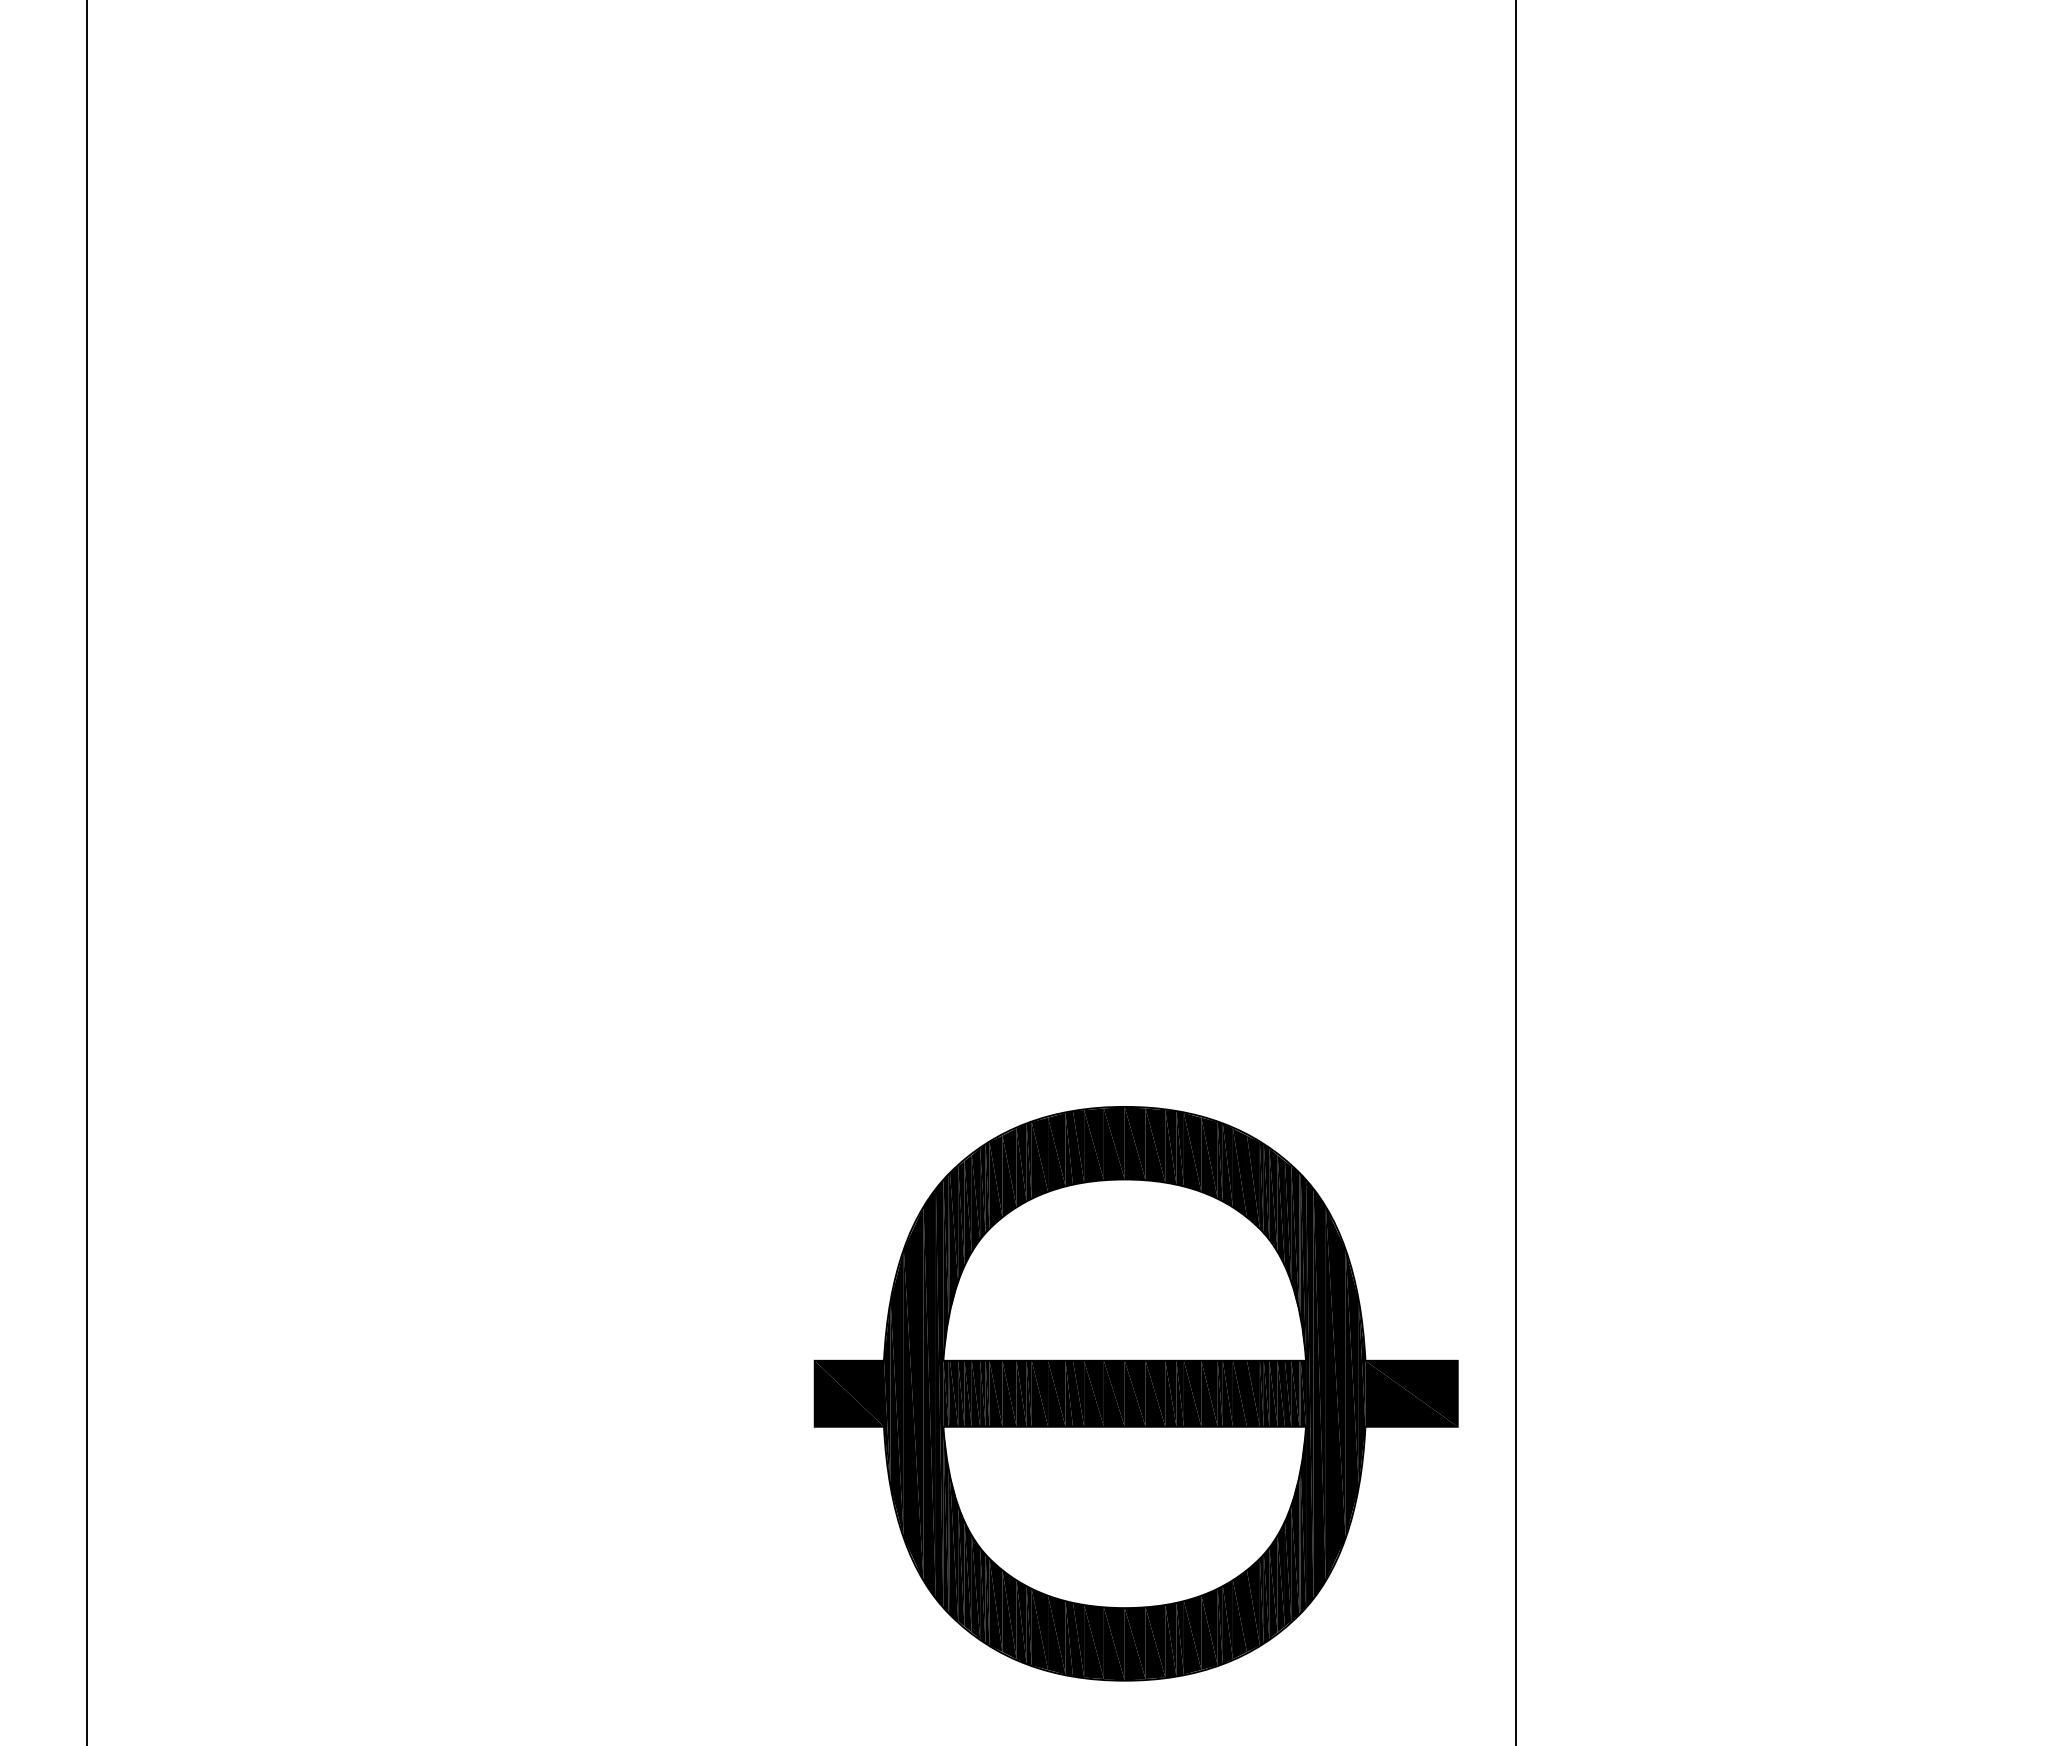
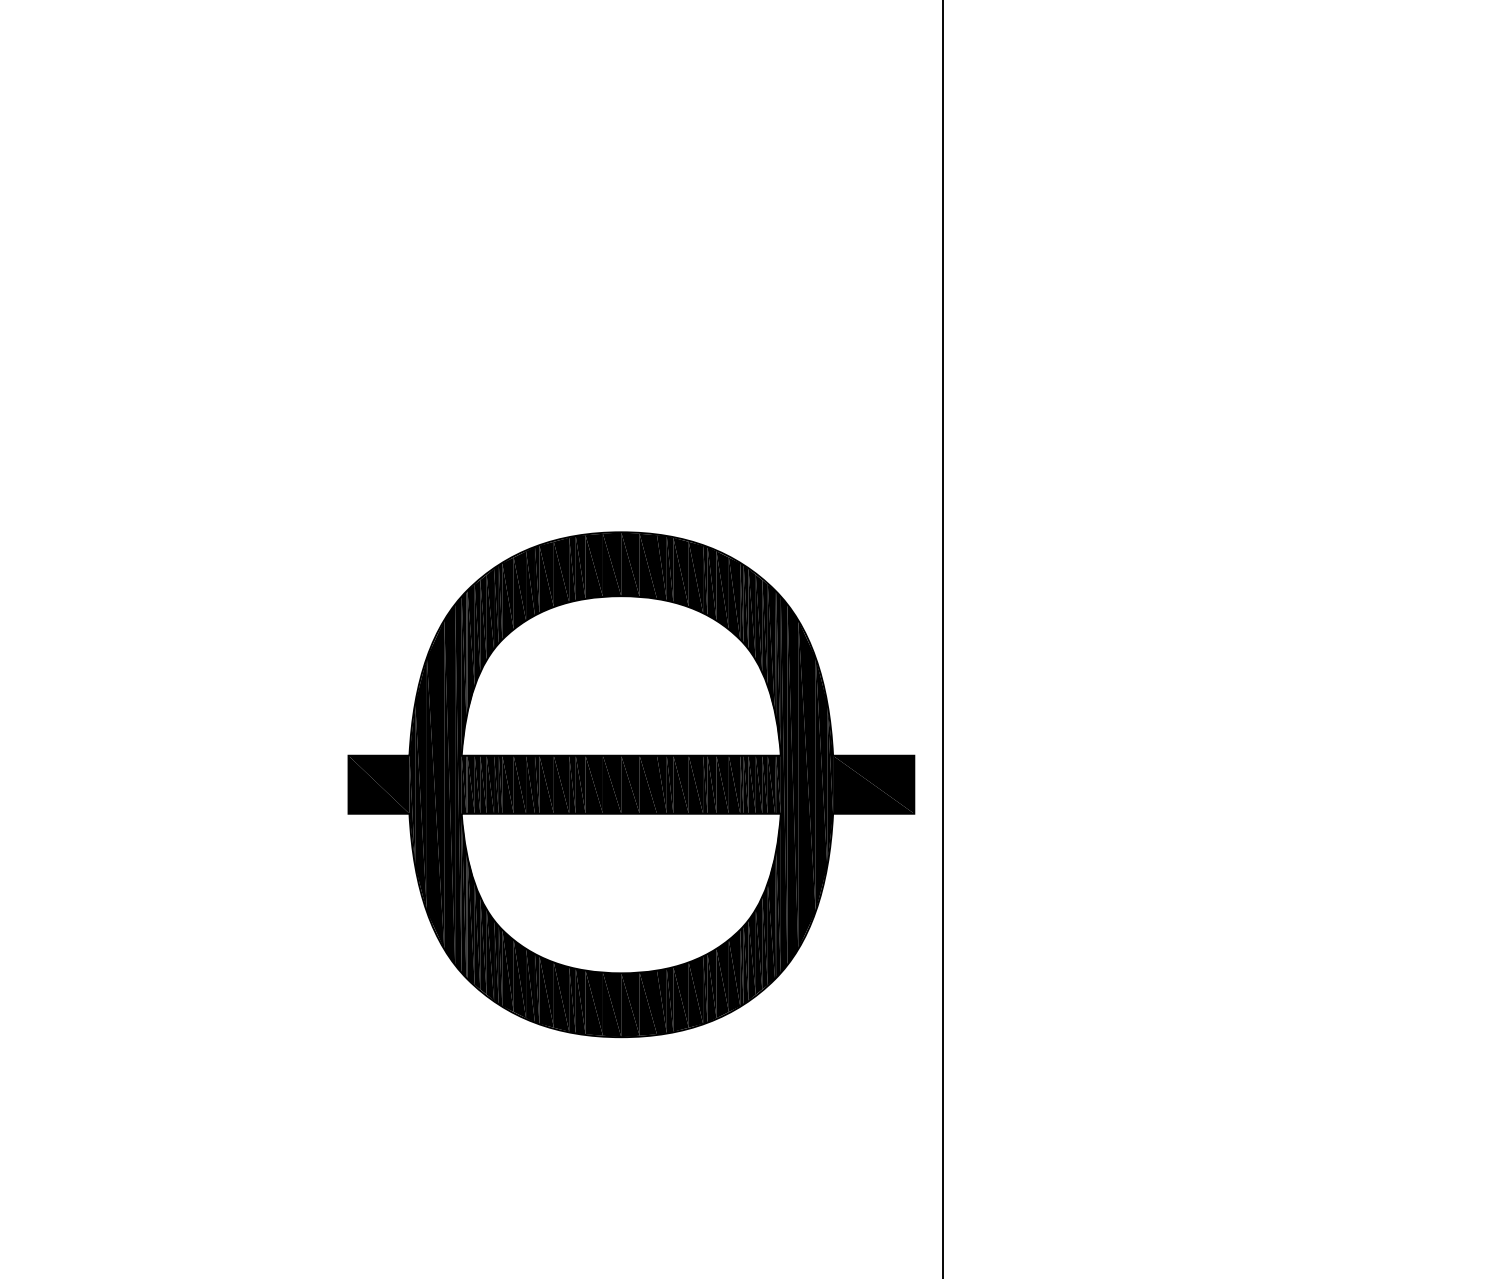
part: (1135, 1393) -> (630, 784), moved

